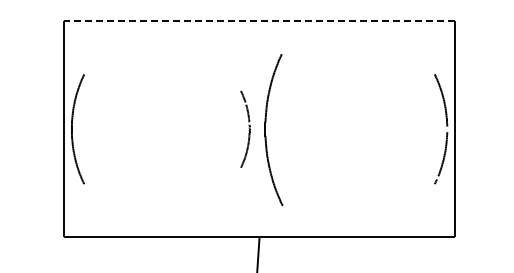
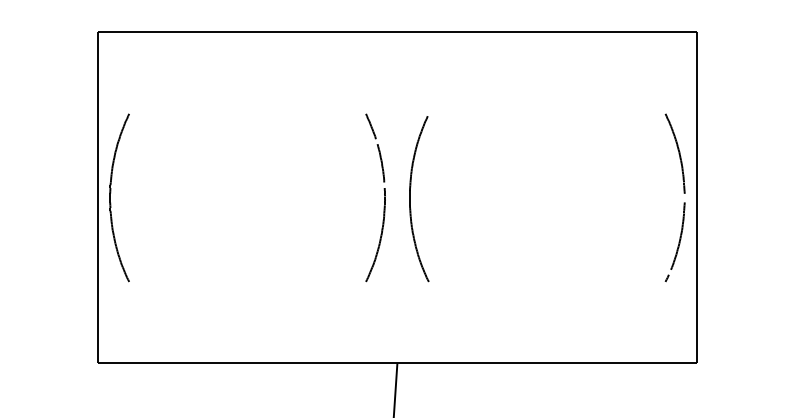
line: (259, 21) -> (397, 33), dashed -> solid
part: (245, 129) -> (375, 198), size x1.43
part: (273, 129) -> (418, 198), size x0.71

